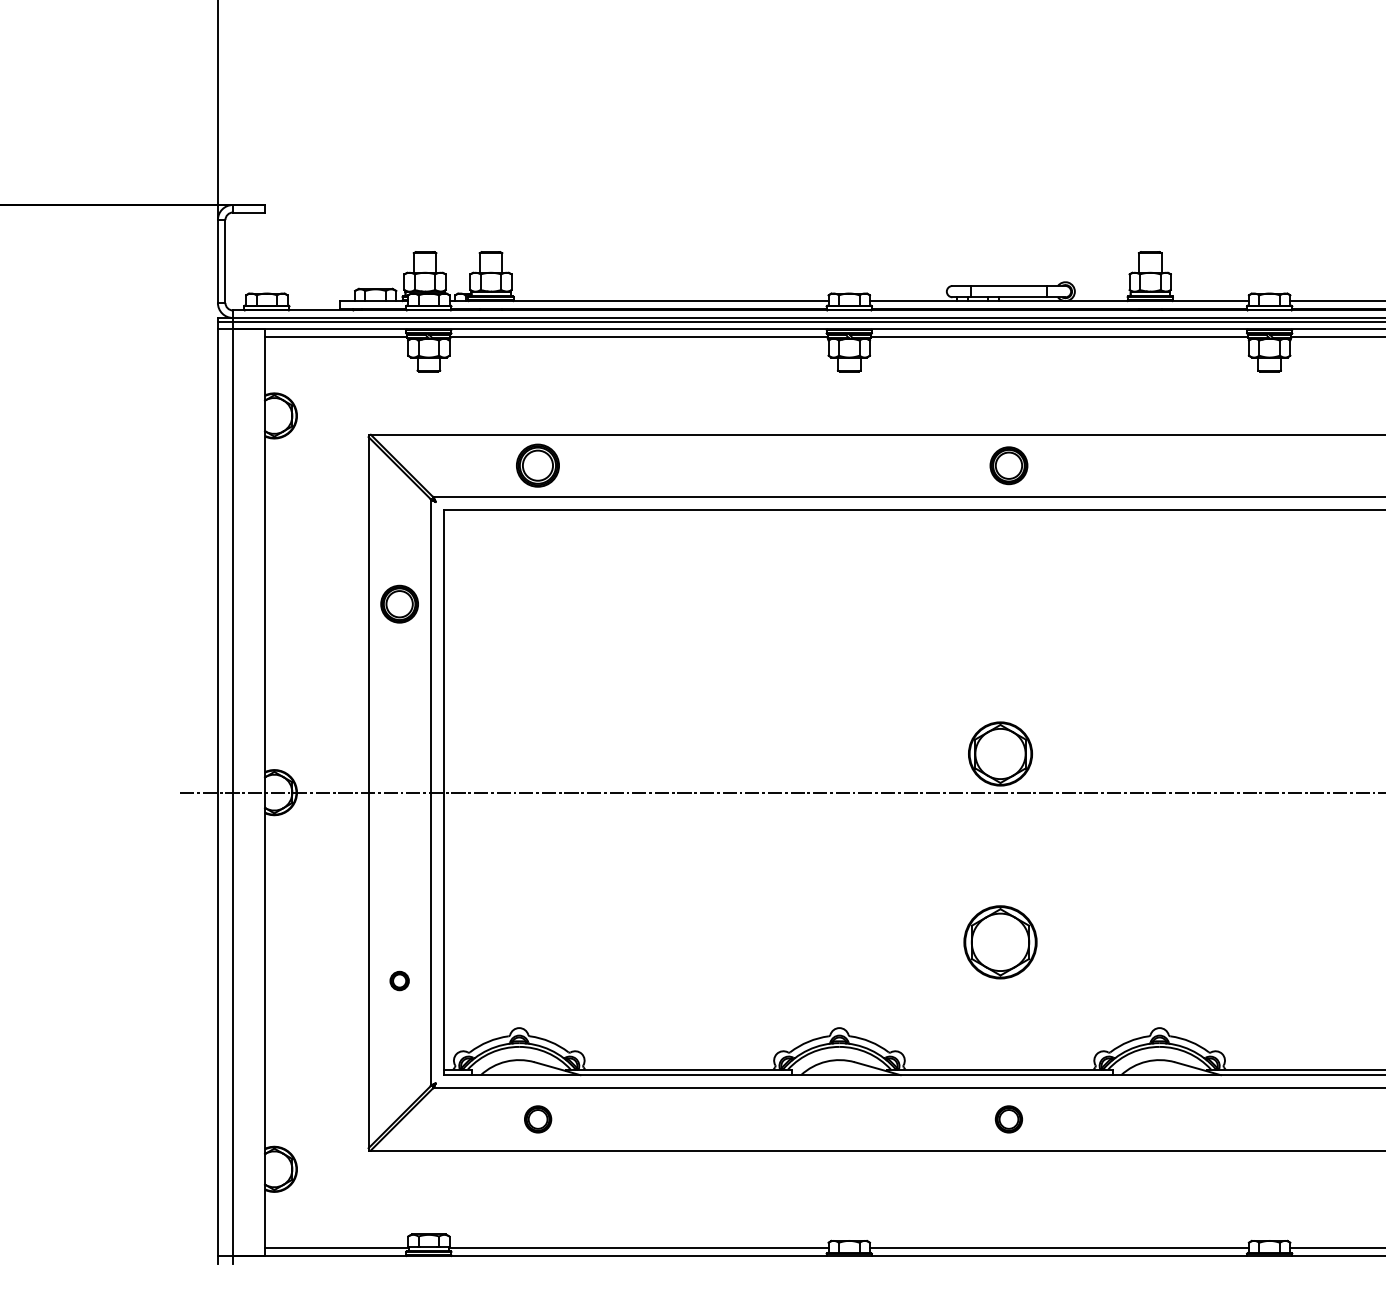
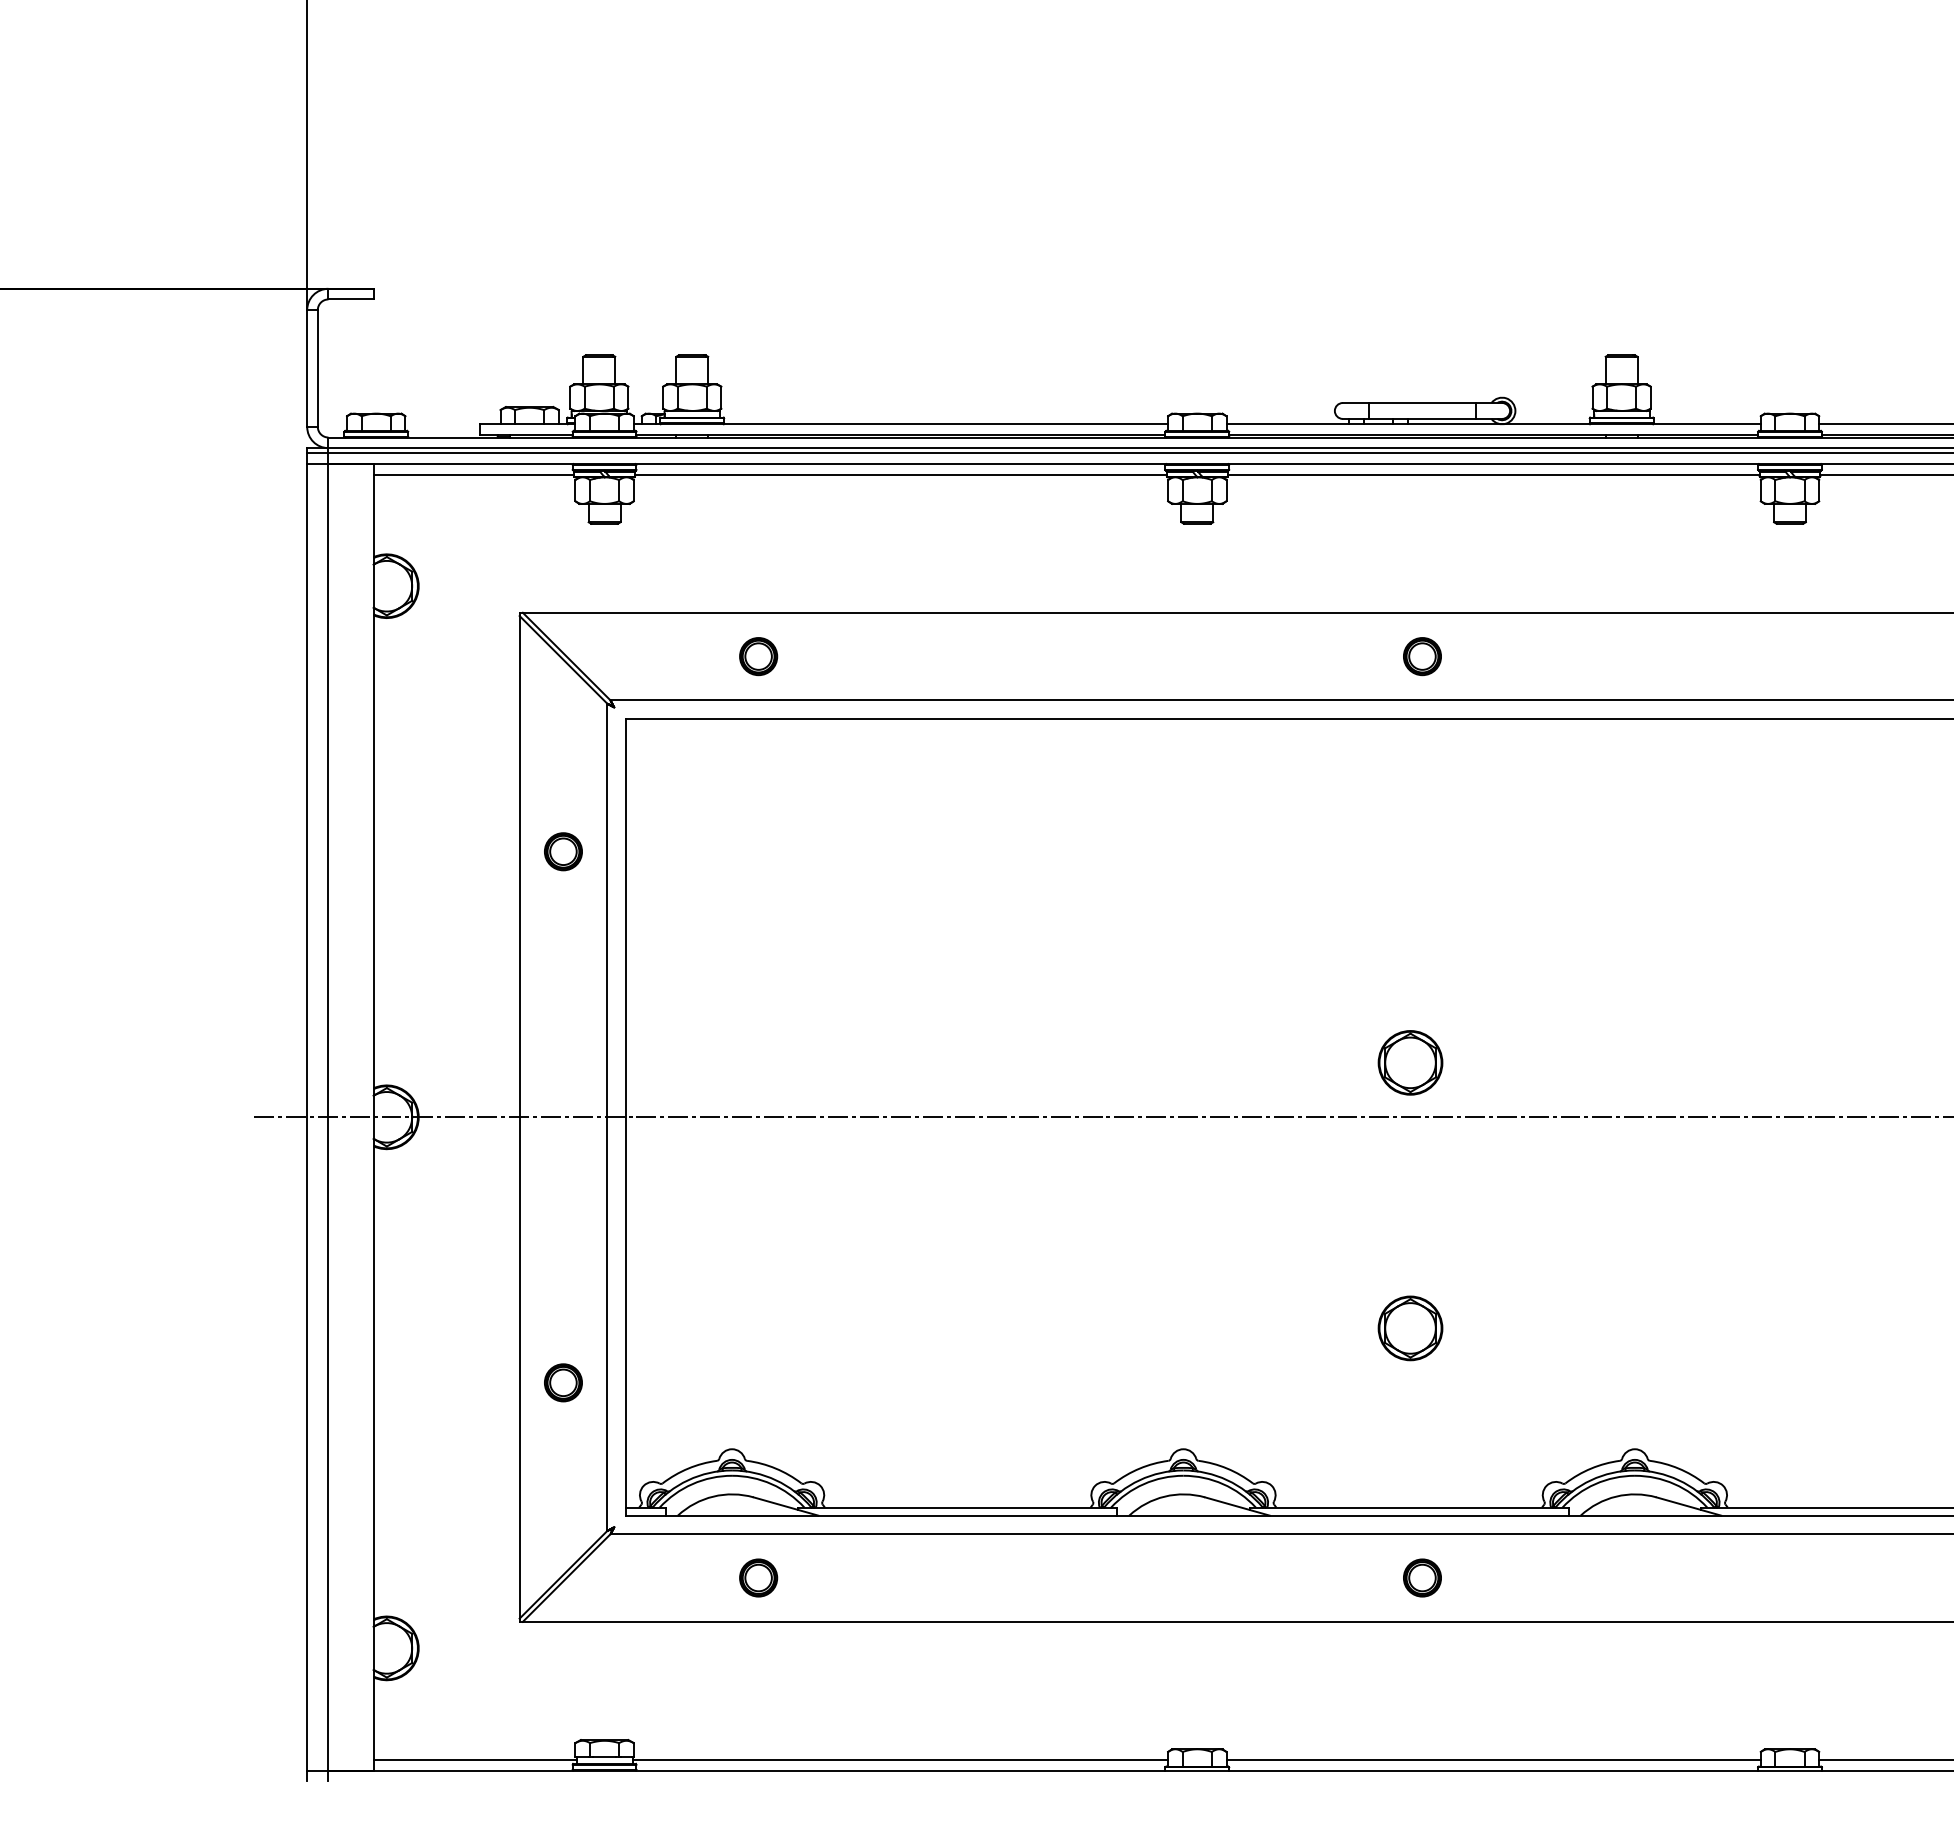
part: (538, 465) -> (758, 656), size x0.62
part: (1008, 465) -> (1422, 656), size x0.71
part: (399, 604) -> (563, 851), size x0.71
part: (1000, 753) -> (1410, 1062), size x0.71
part: (1000, 942) -> (1410, 1328), size x0.62
part: (399, 980) -> (563, 1382), size x1.43

